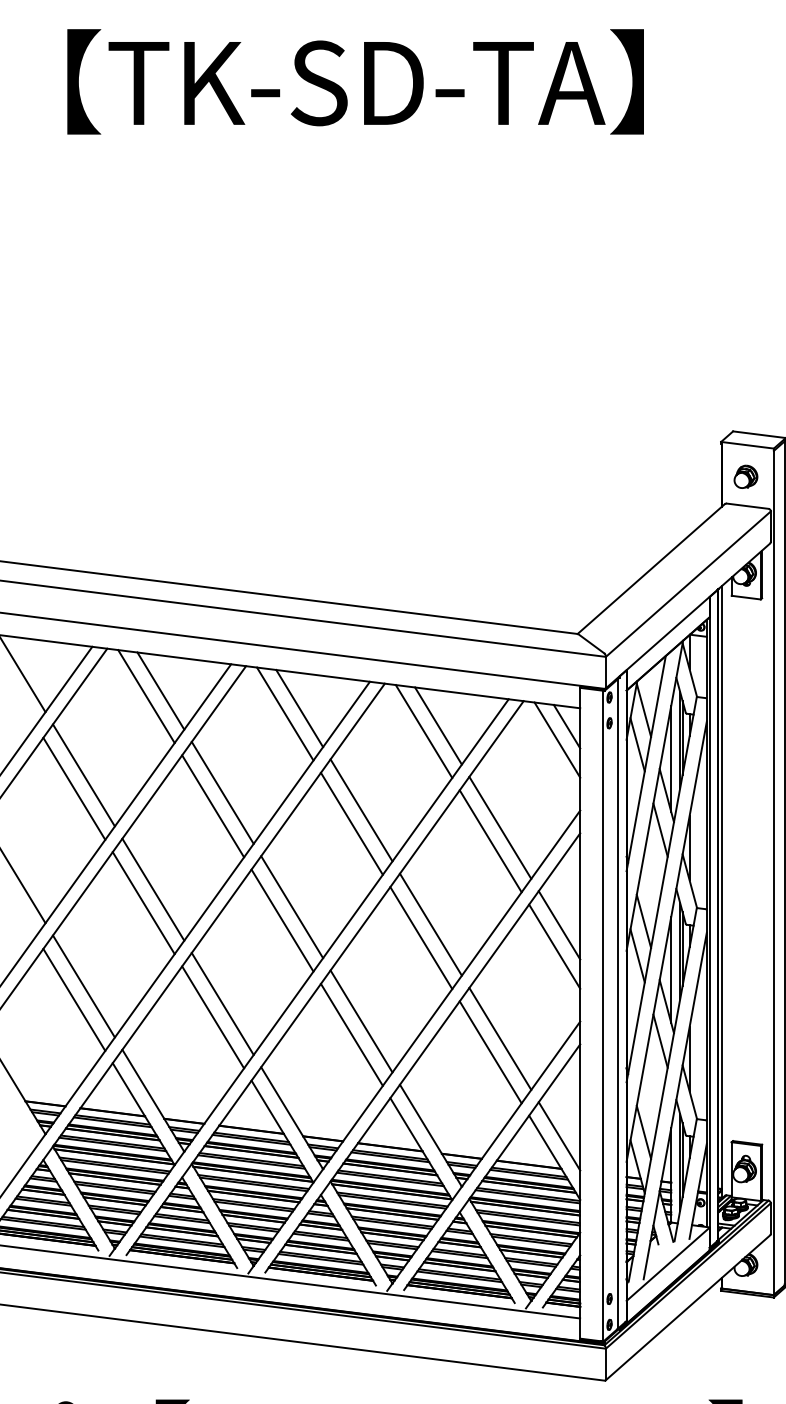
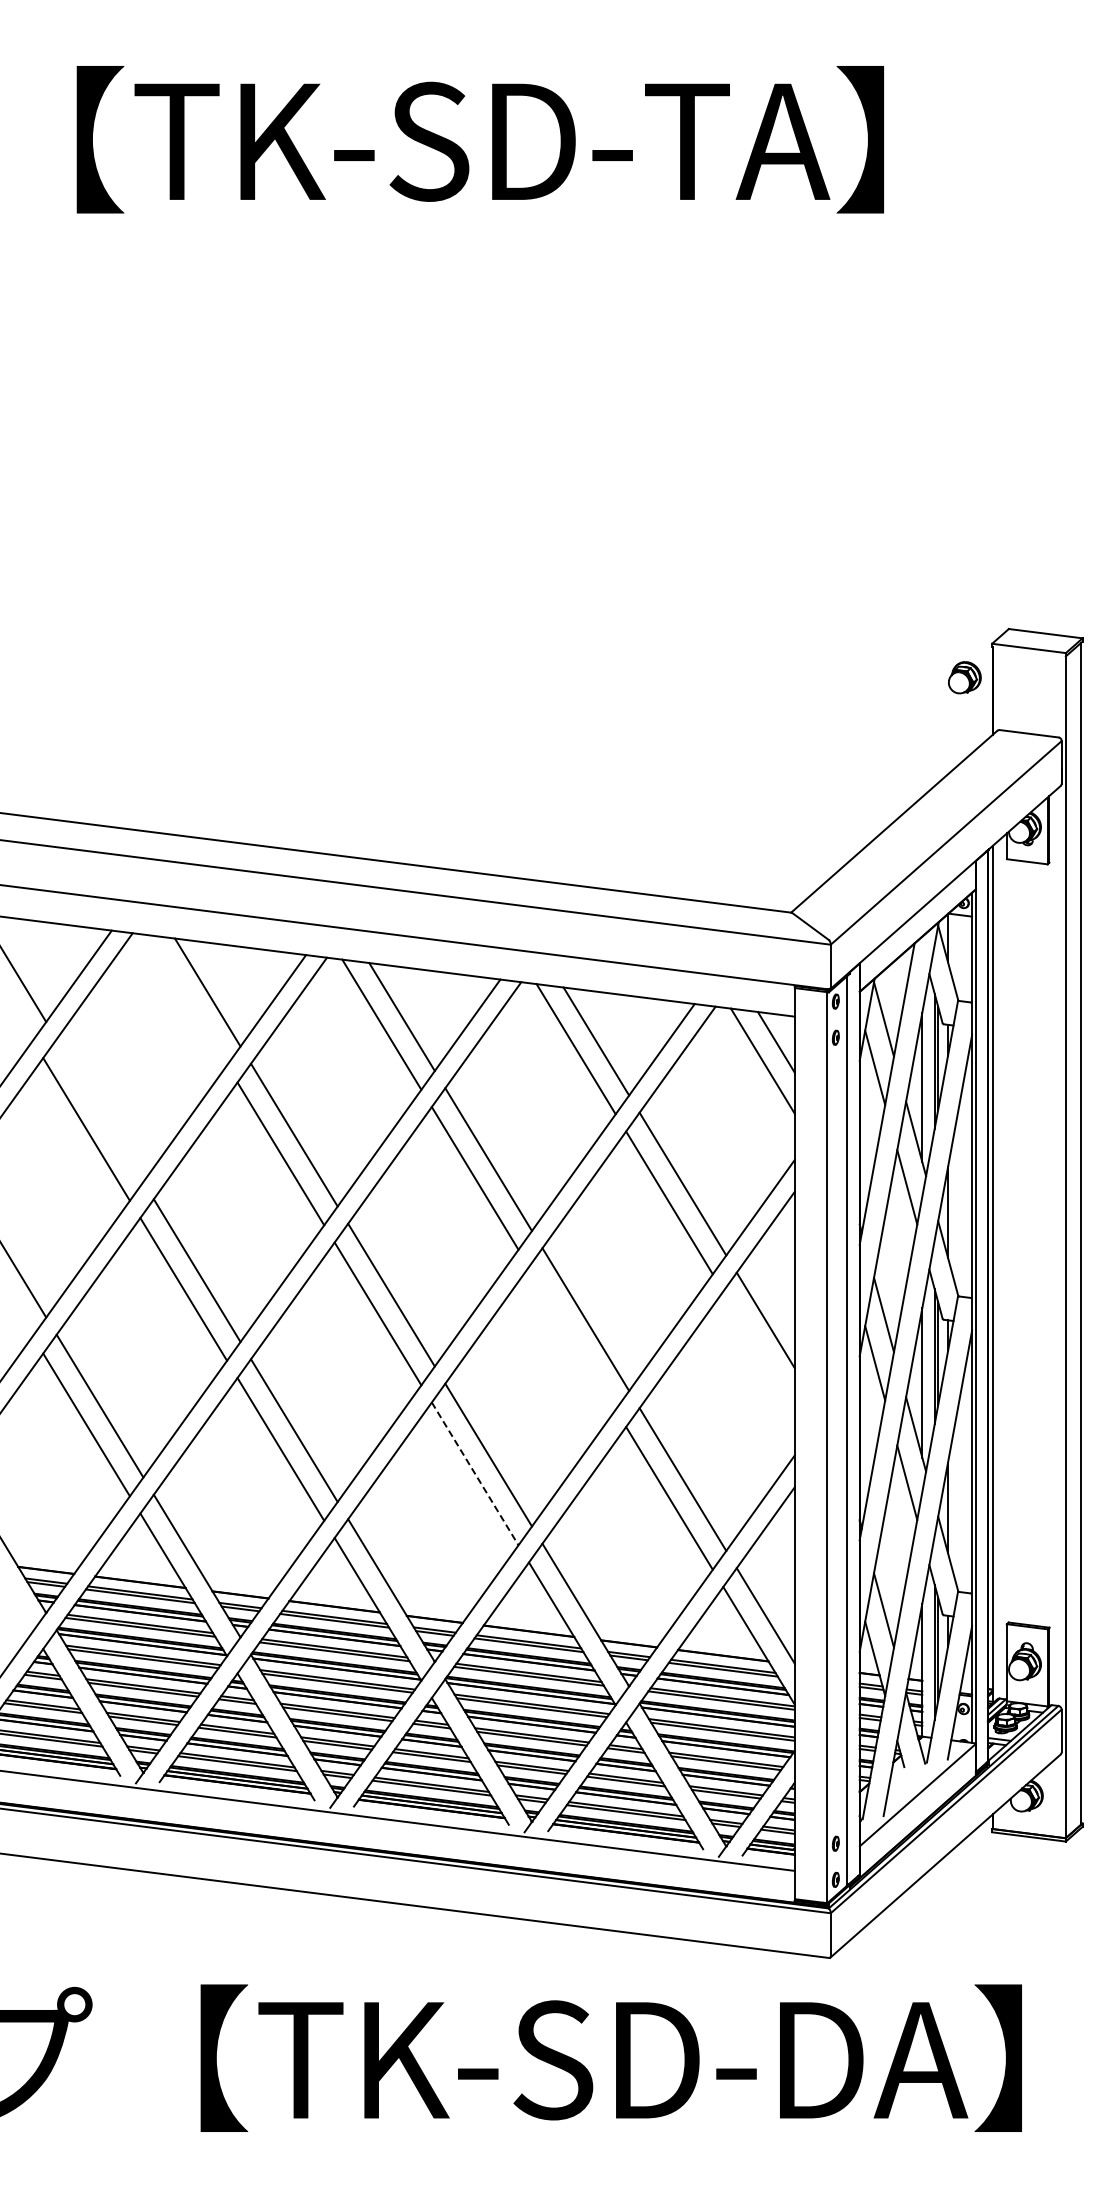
part: (745, 476) -> (964, 677), moved
line: (146, 696) -> (187, 1000), removed
line: (83, 775) -> (99, 1110), removed
line: (421, 938) -> (572, 1338), removed
line: (554, 946) -> (758, 1350), removed
line: (352, 1034) -> (475, 1473), solid -> dashed

